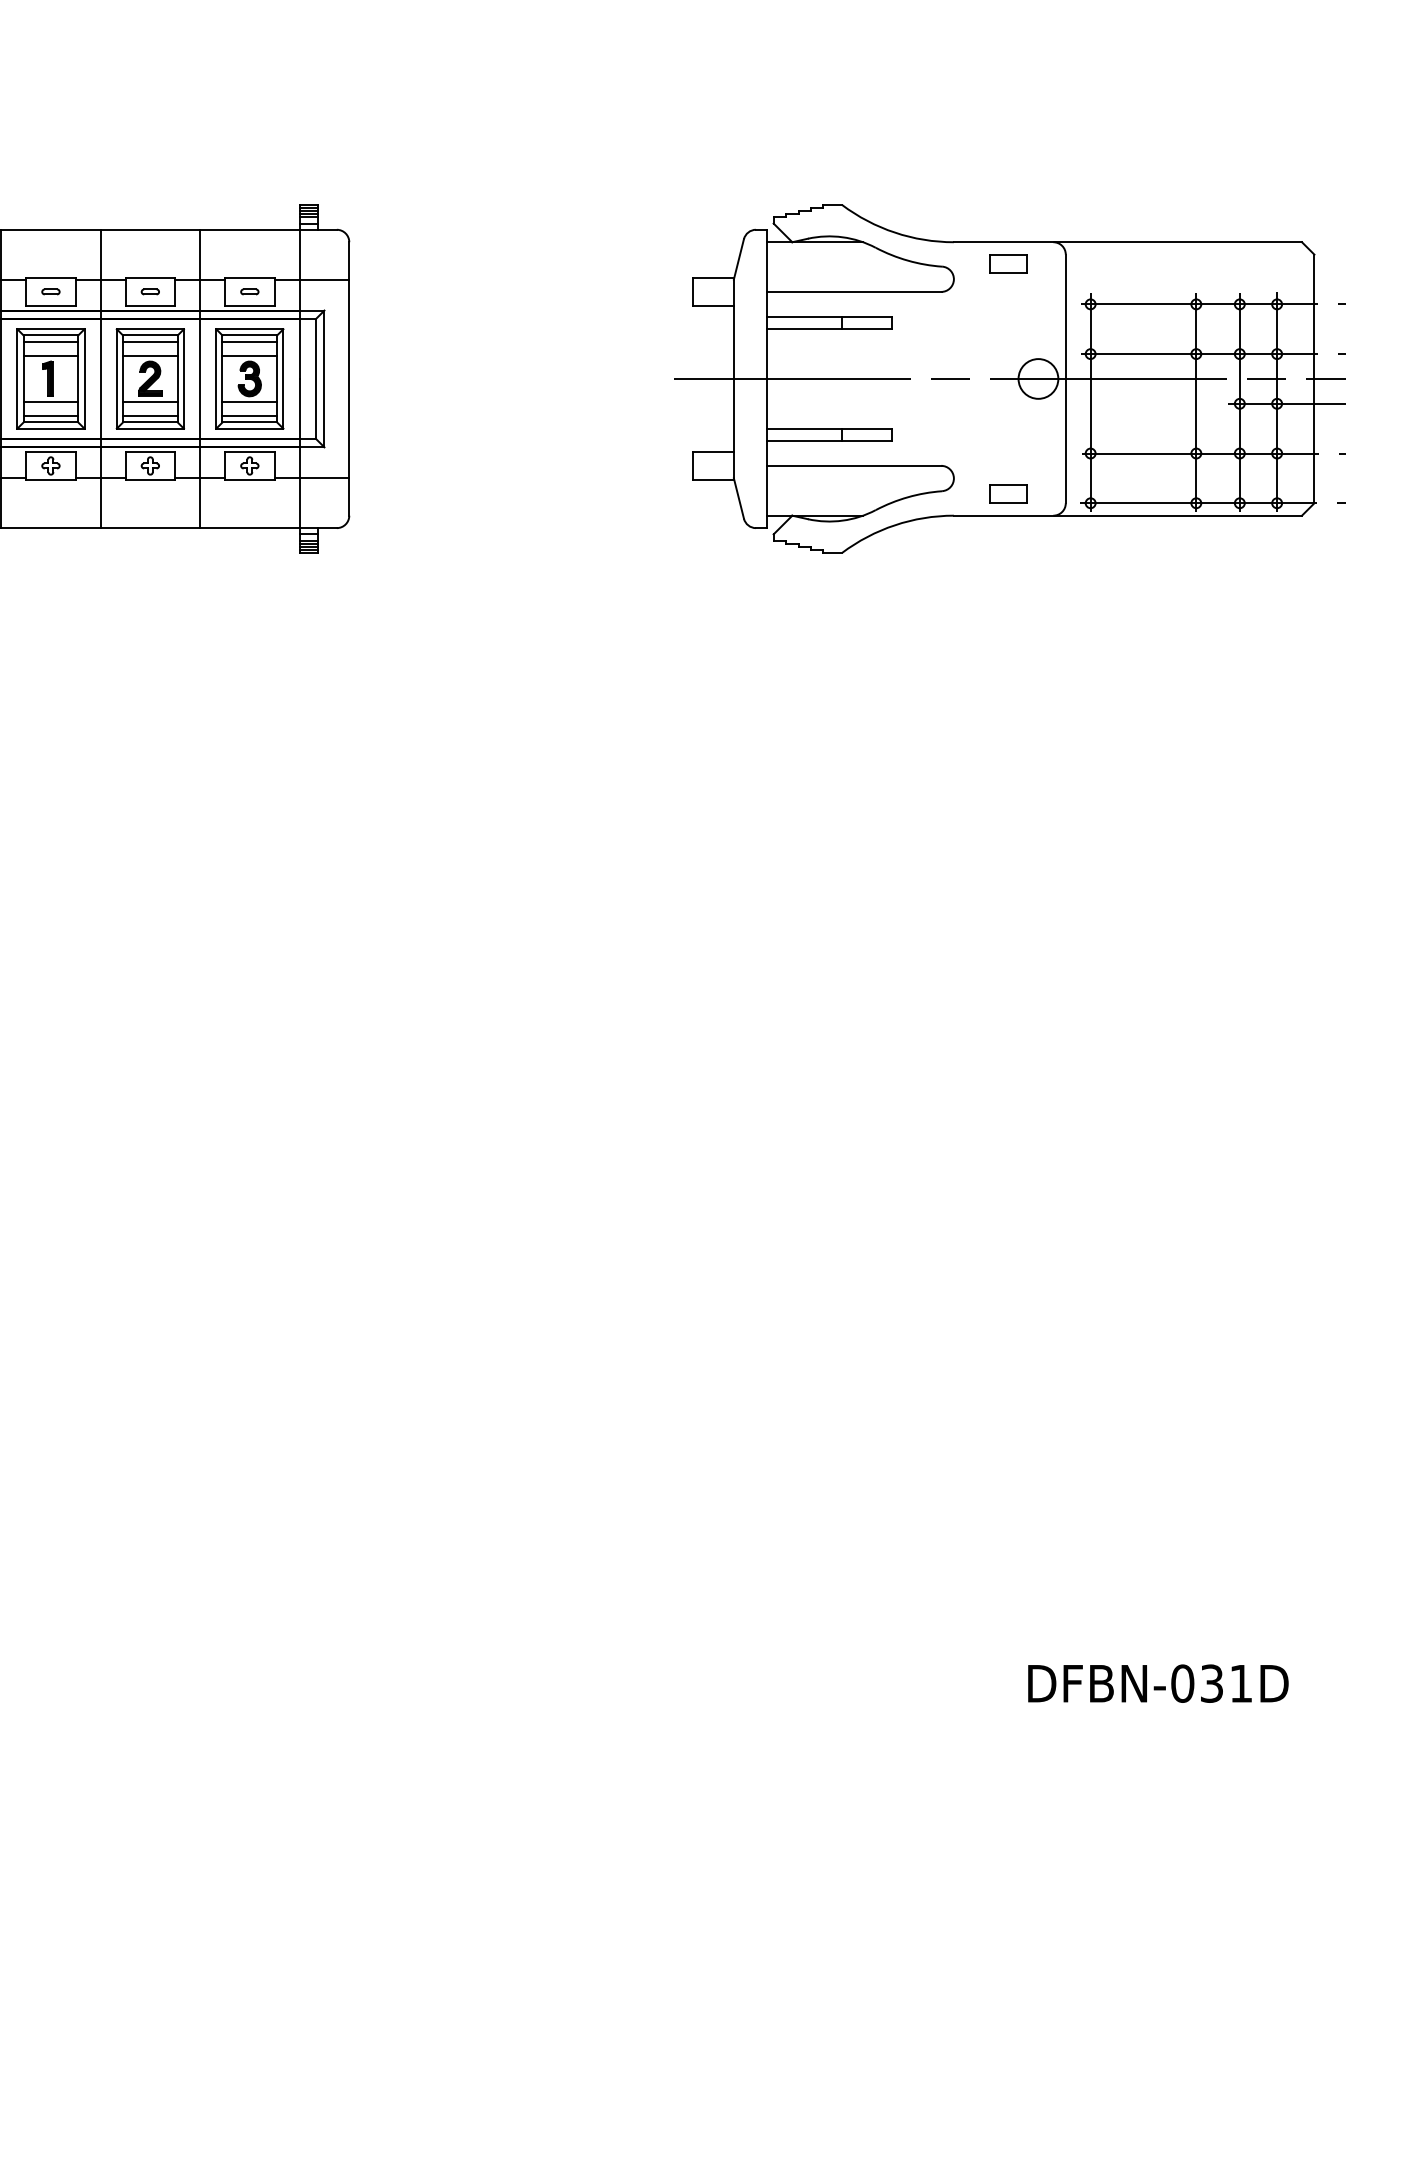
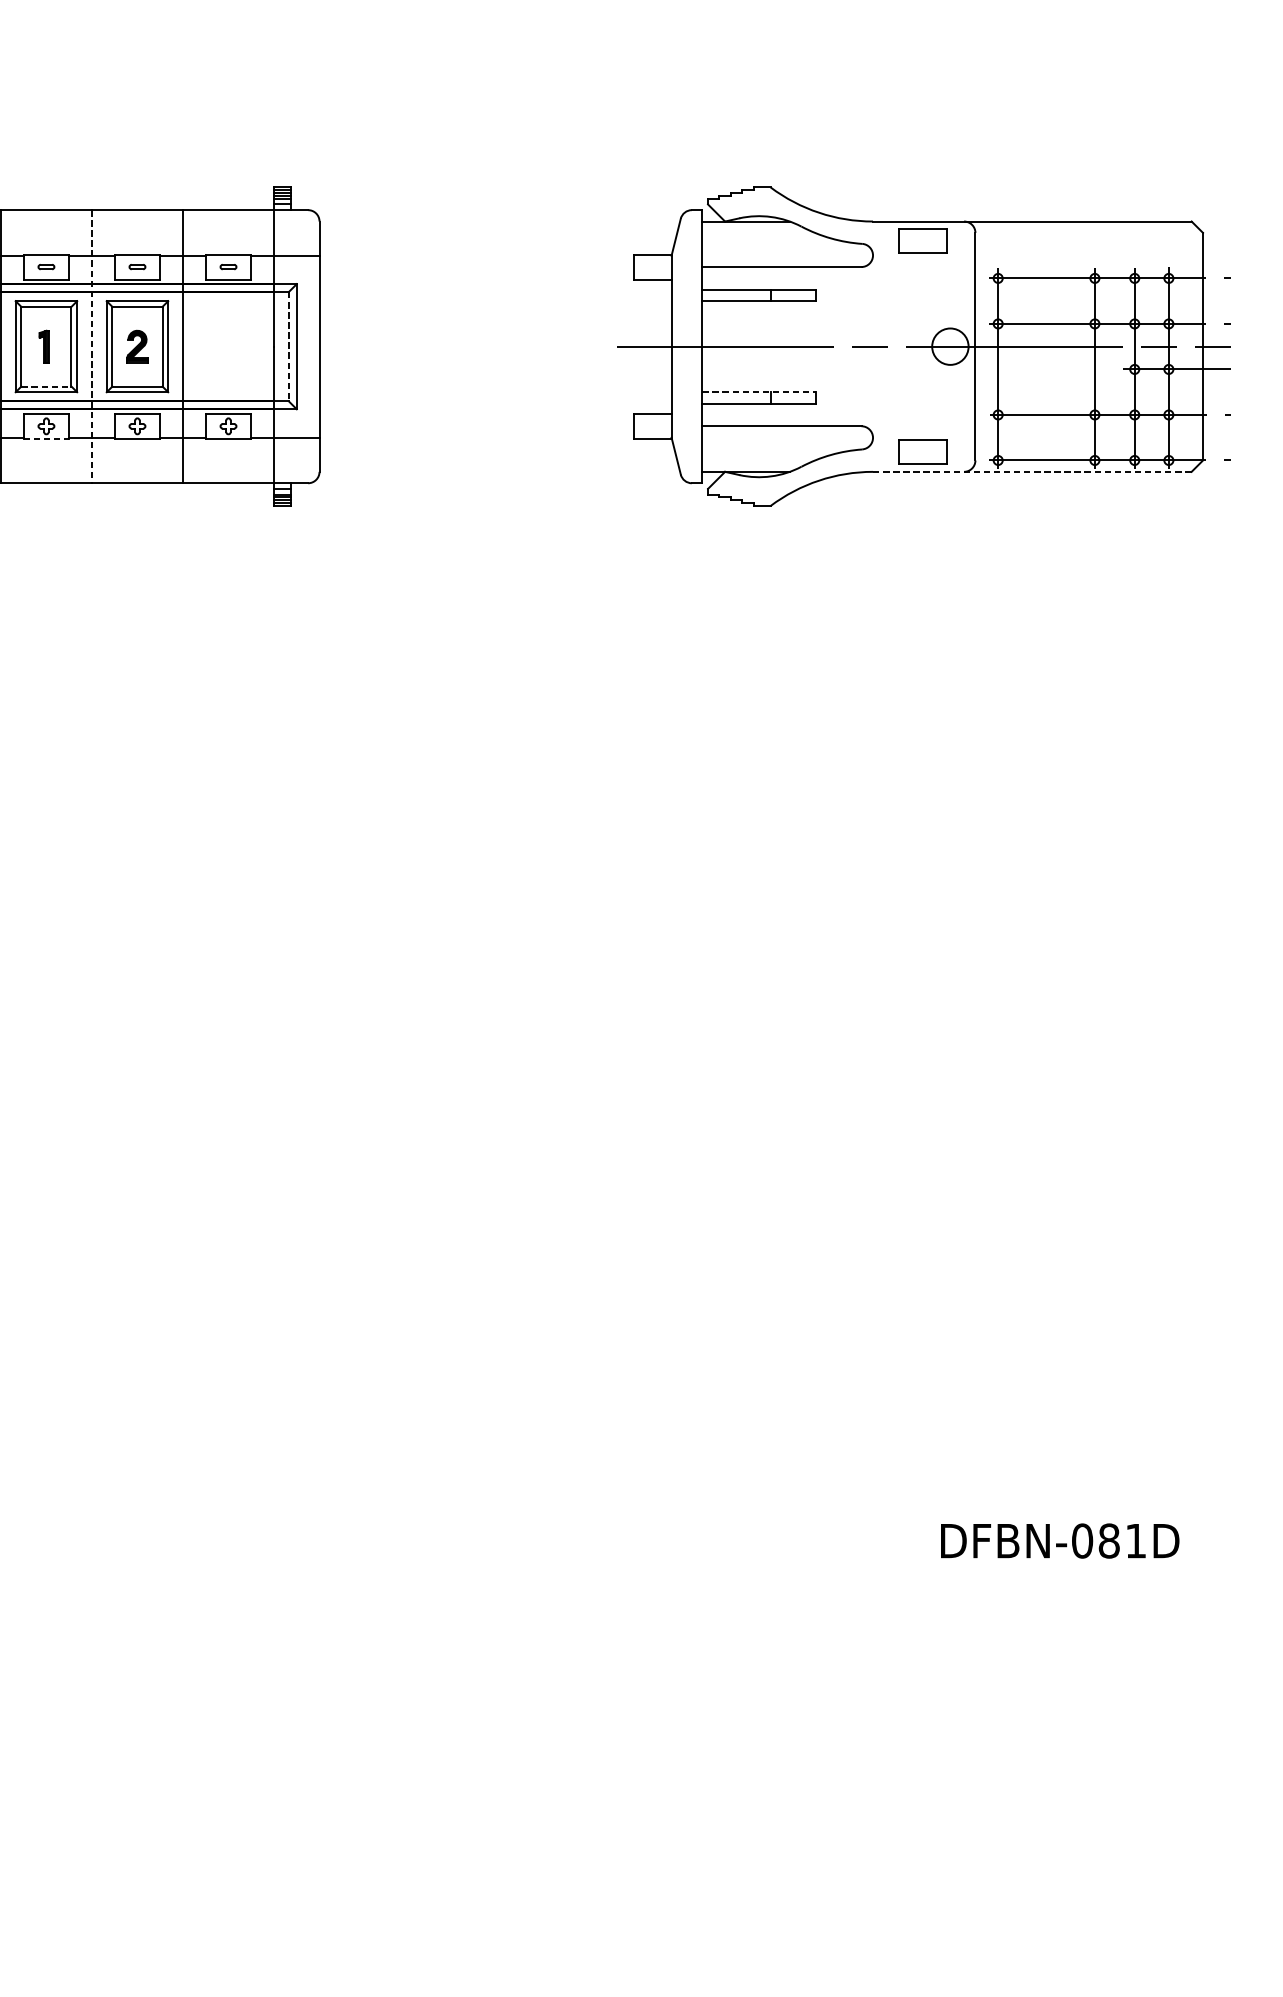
part: (1008, 263) -> (922, 241), size x1.4
line: (50, 341) -> (46, 312), removed
line: (150, 341) -> (137, 312), removed
line: (50, 355) -> (46, 325), removed
line: (150, 355) -> (137, 325), removed
part: (249, 378) -> (228, 346), removed
line: (315, 378) -> (288, 346), solid -> dashed
line: (100, 379) -> (91, 347), solid -> dashed
line: (50, 401) -> (46, 367), removed
line: (150, 401) -> (137, 367), removed
line: (50, 416) -> (46, 381), removed
line: (150, 416) -> (137, 381), removed
line: (51, 422) -> (46, 386), solid -> dashed
line: (830, 428) -> (760, 392), solid -> dashed
line: (50, 479) -> (46, 438), solid -> dashed
part: (1008, 493) -> (922, 451), size x1.4
line: (1128, 515) -> (1032, 471), solid -> dashed
text: (1211, 1683) -> (1108, 1540), DFBN-031D -> DFBN-081D

